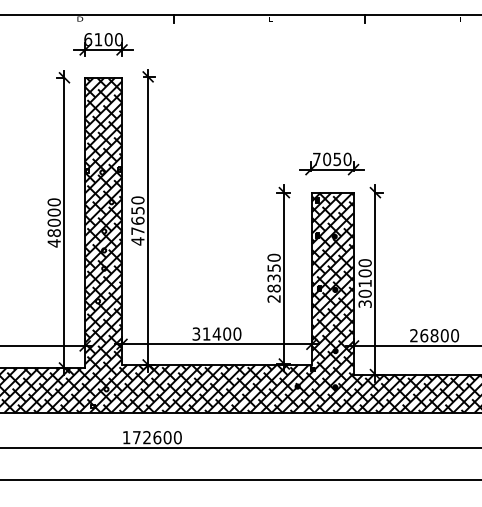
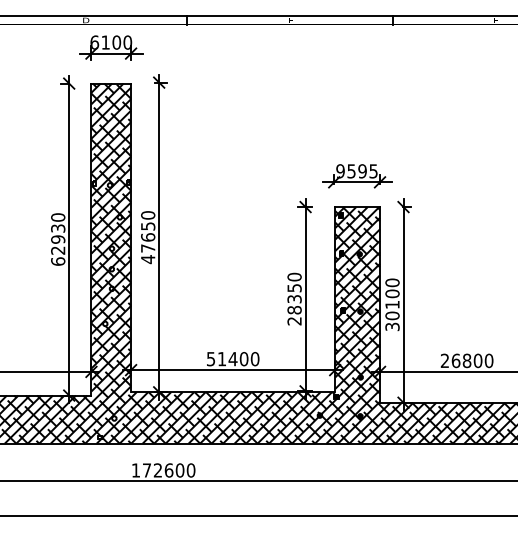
text: (331, 159) -> (356, 171), 7050 -> 9595
text: (54, 228) -> (58, 245), 48000 -> 62930
text: (196, 333) -> (211, 358), 31400 -> 51400

